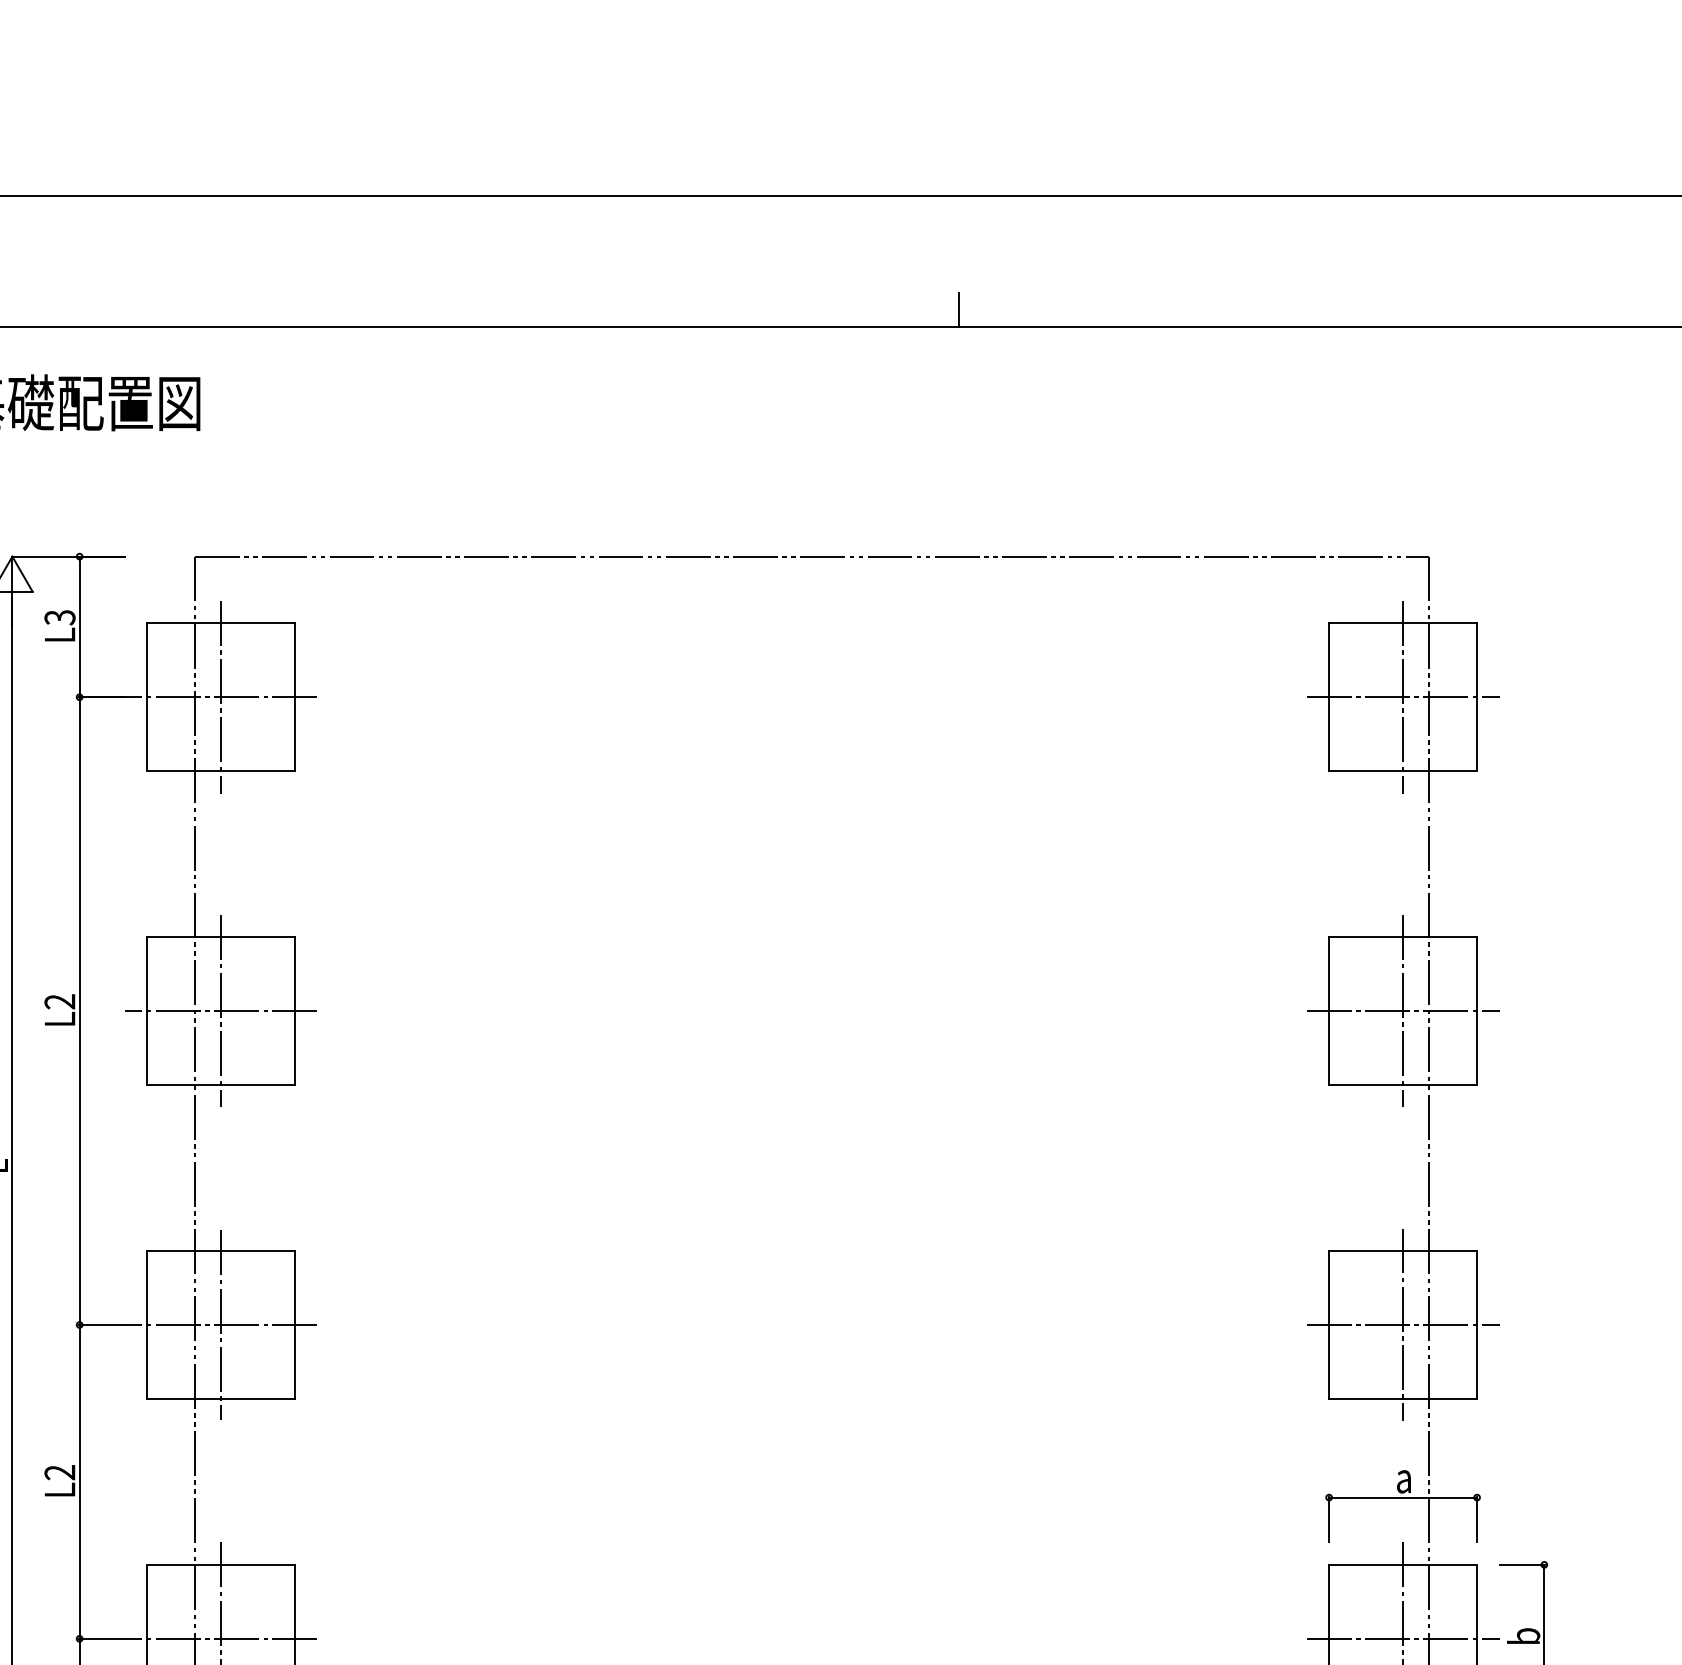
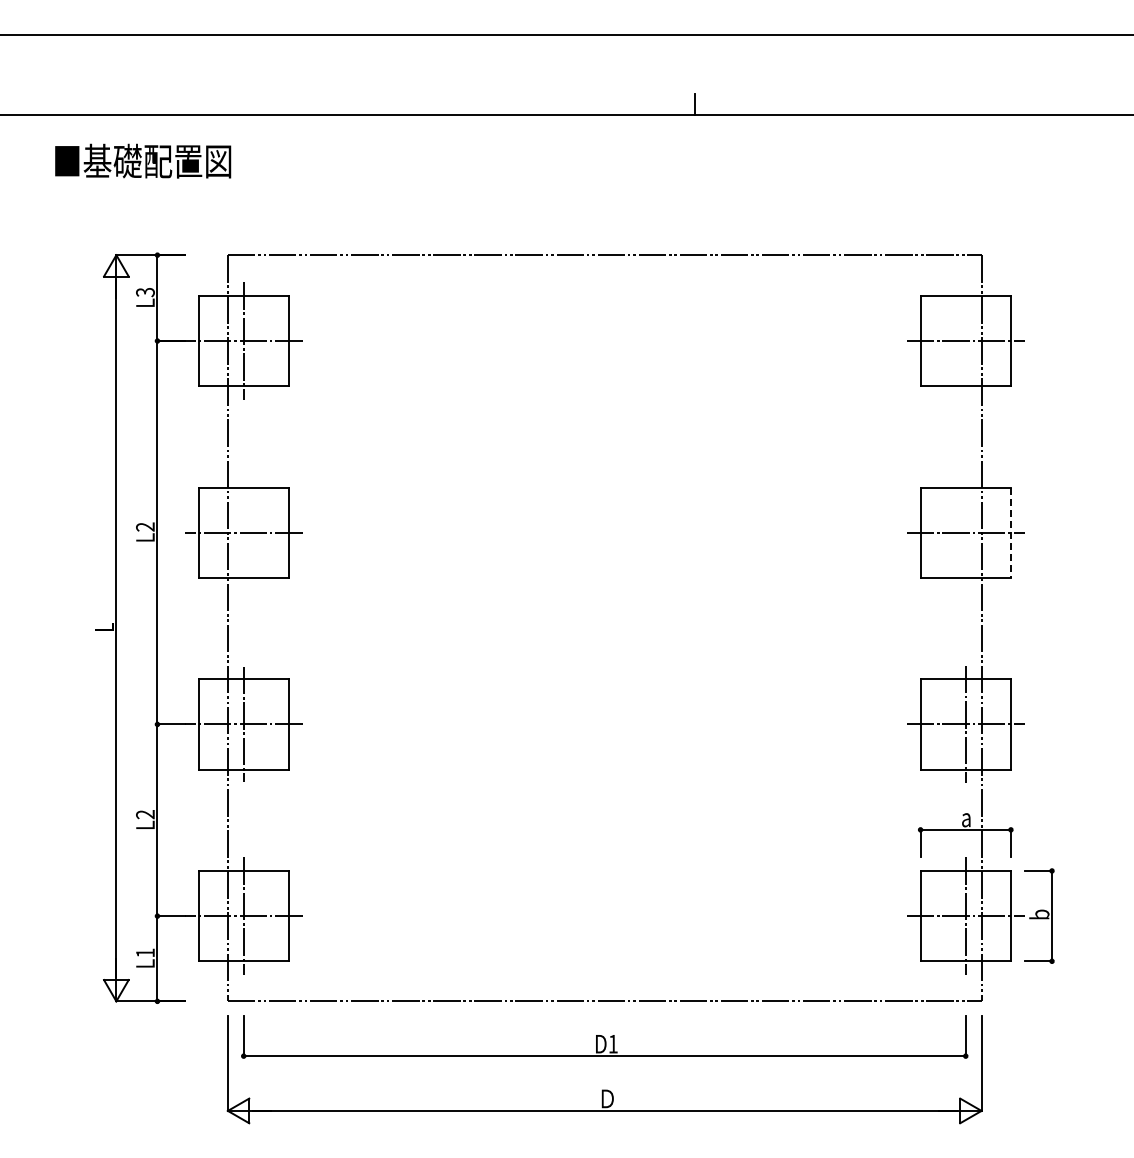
line: (1402, 696) -> (965, 340), removed
line: (220, 1010) -> (243, 532), removed
line: (1402, 1010) -> (965, 532), removed
line: (1476, 1012) -> (1010, 533), solid -> dashed

